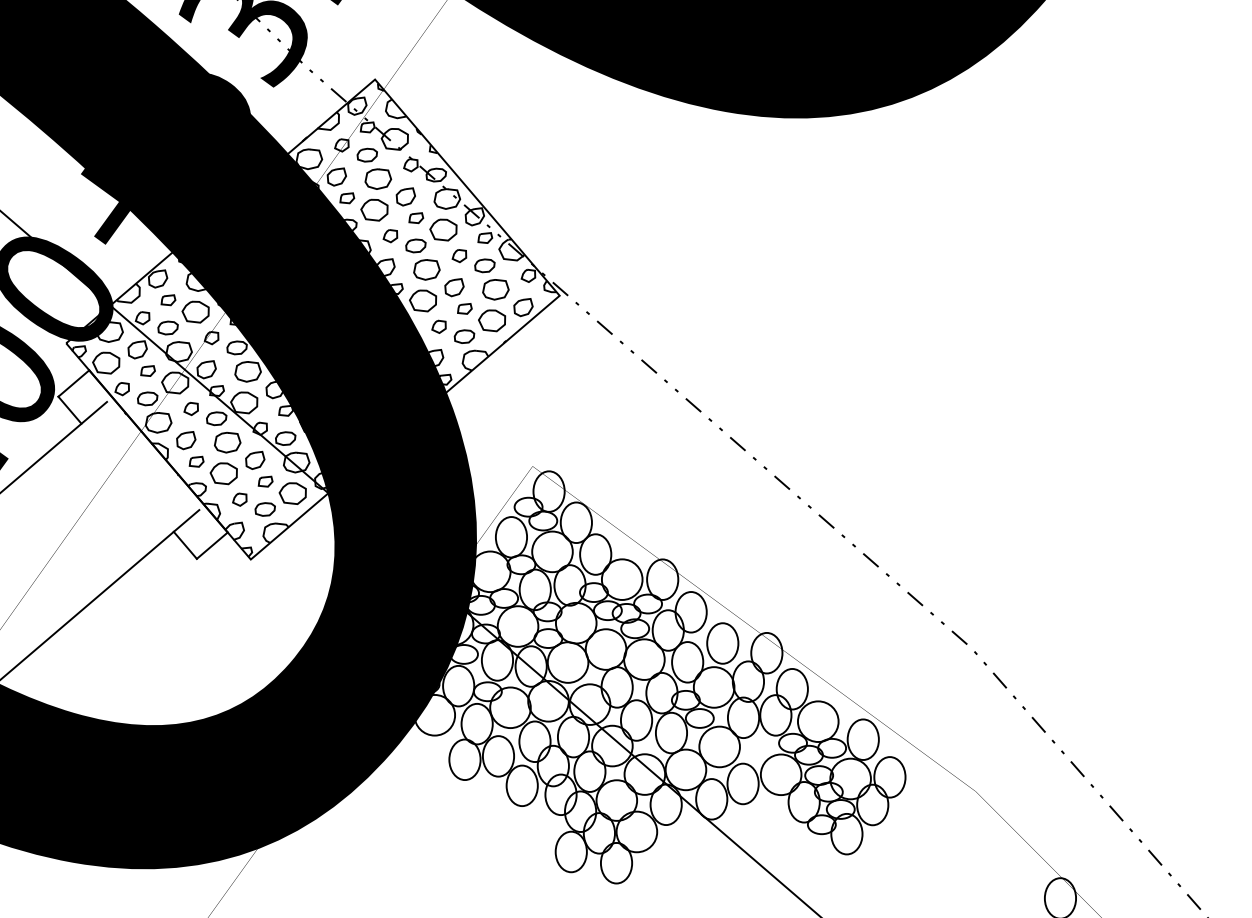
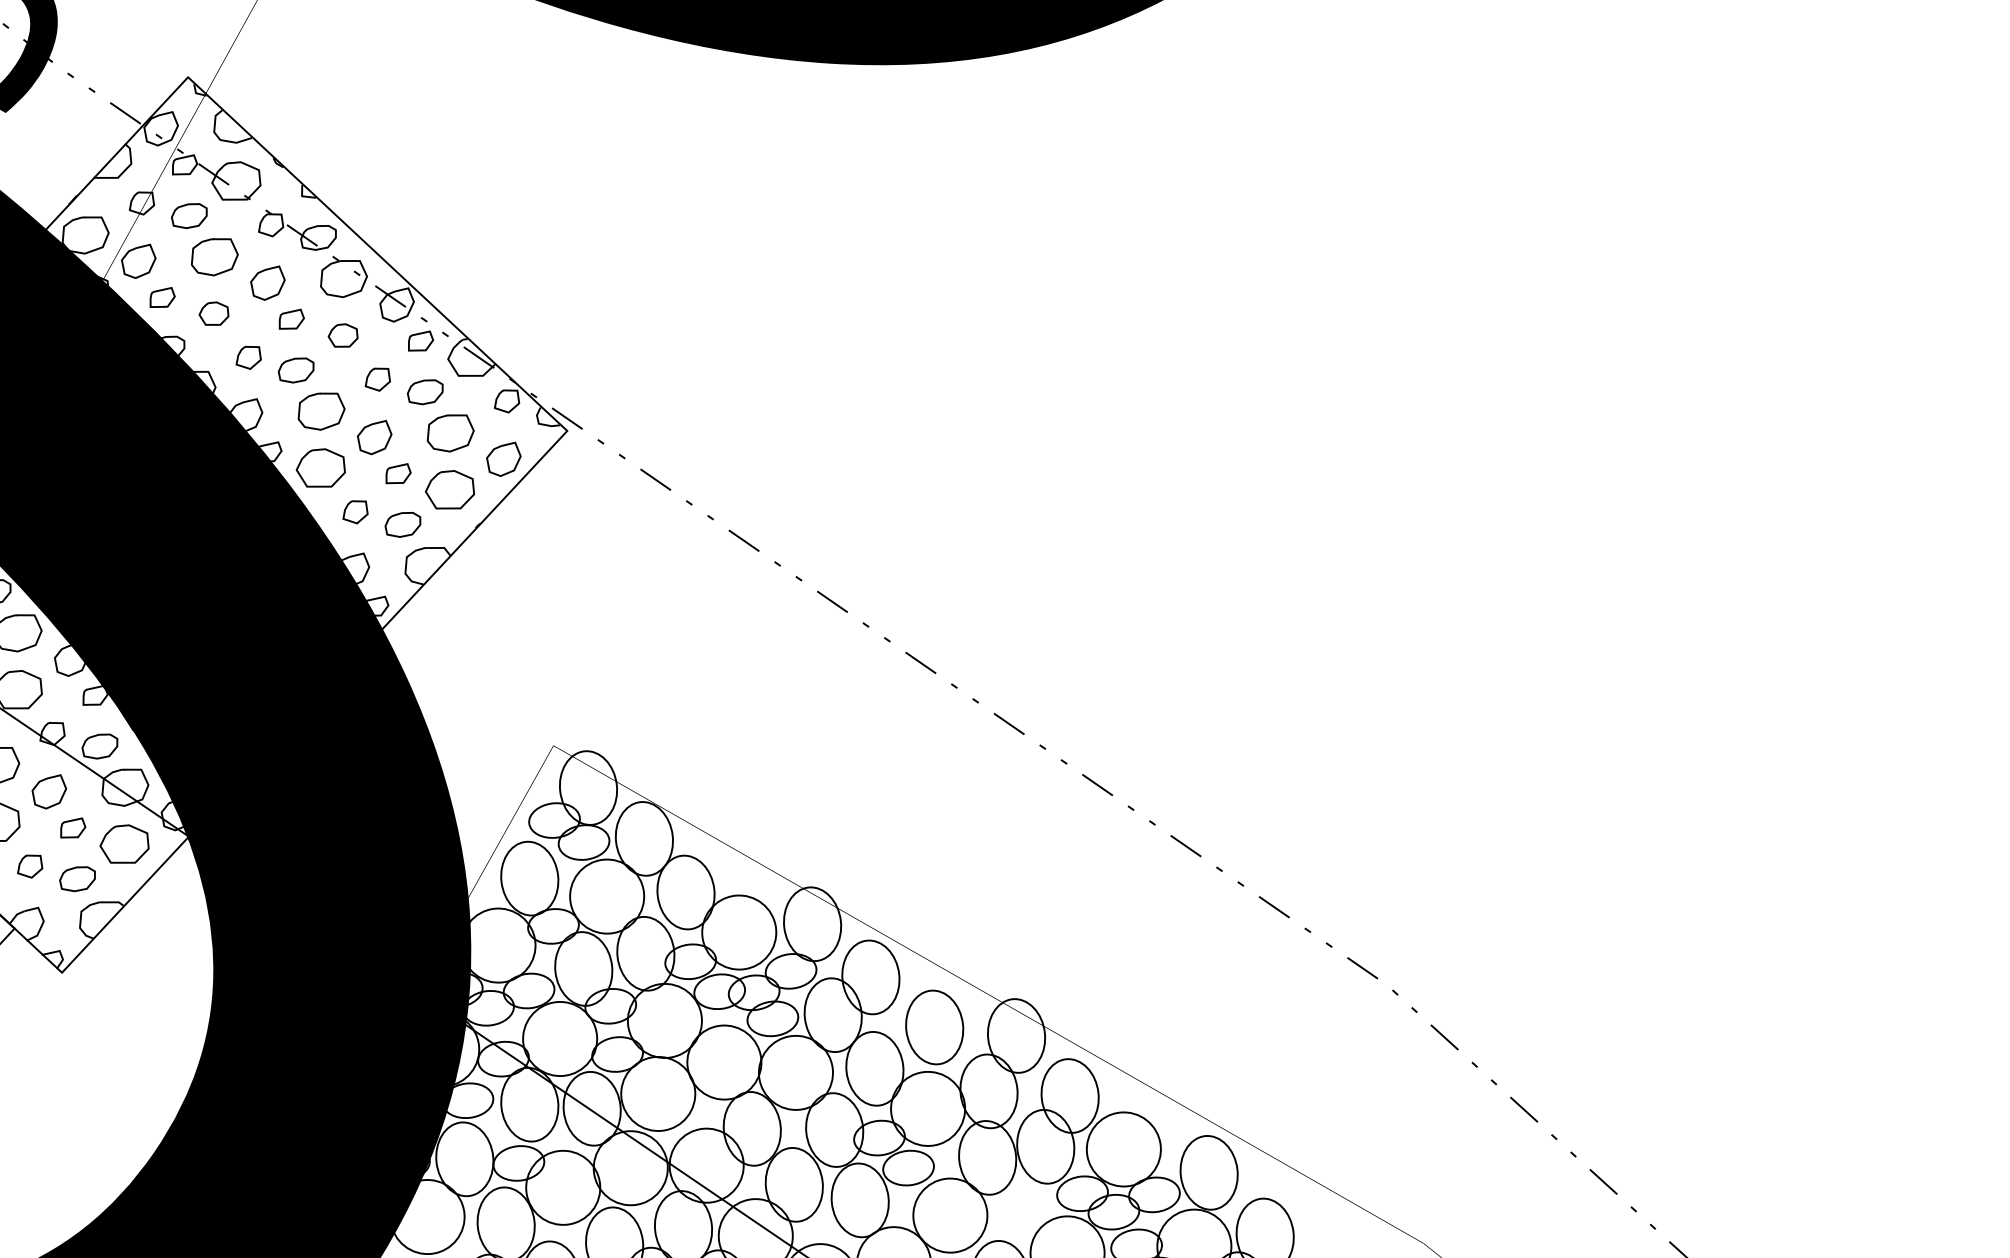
part: (374, 209) -> (213, 312), size x0.6
part: (443, 229) -> (343, 334), size x0.6

